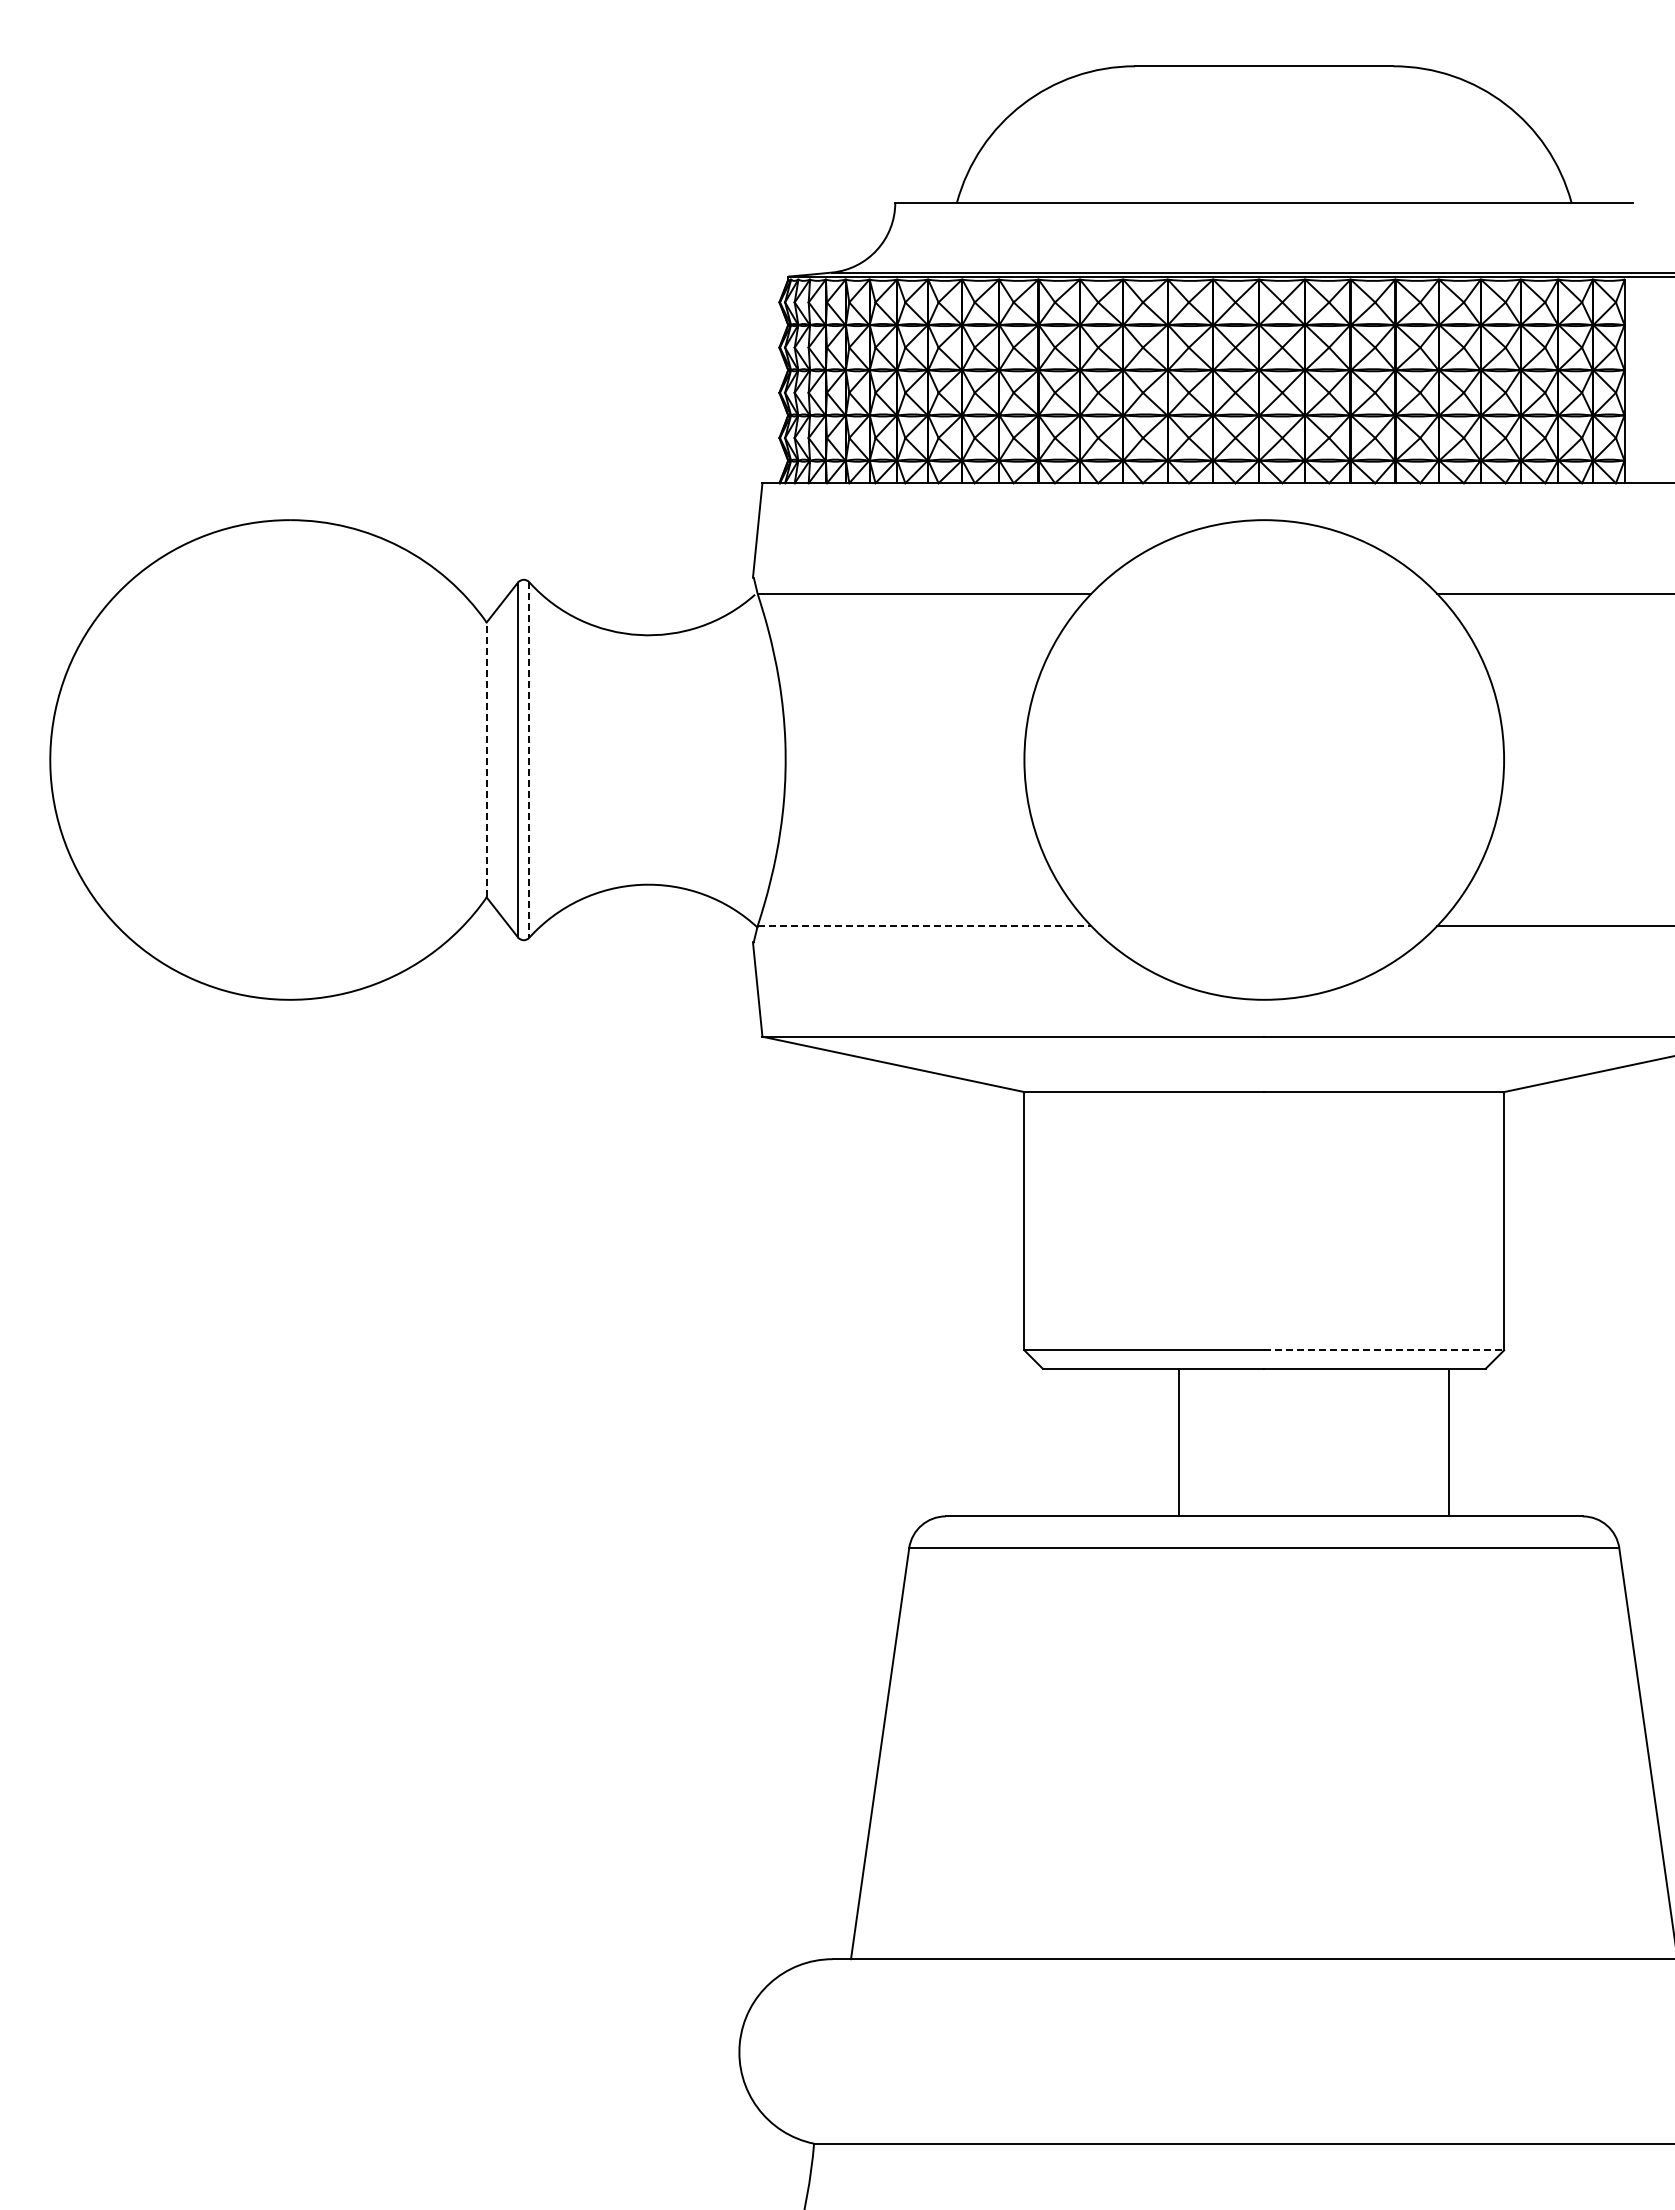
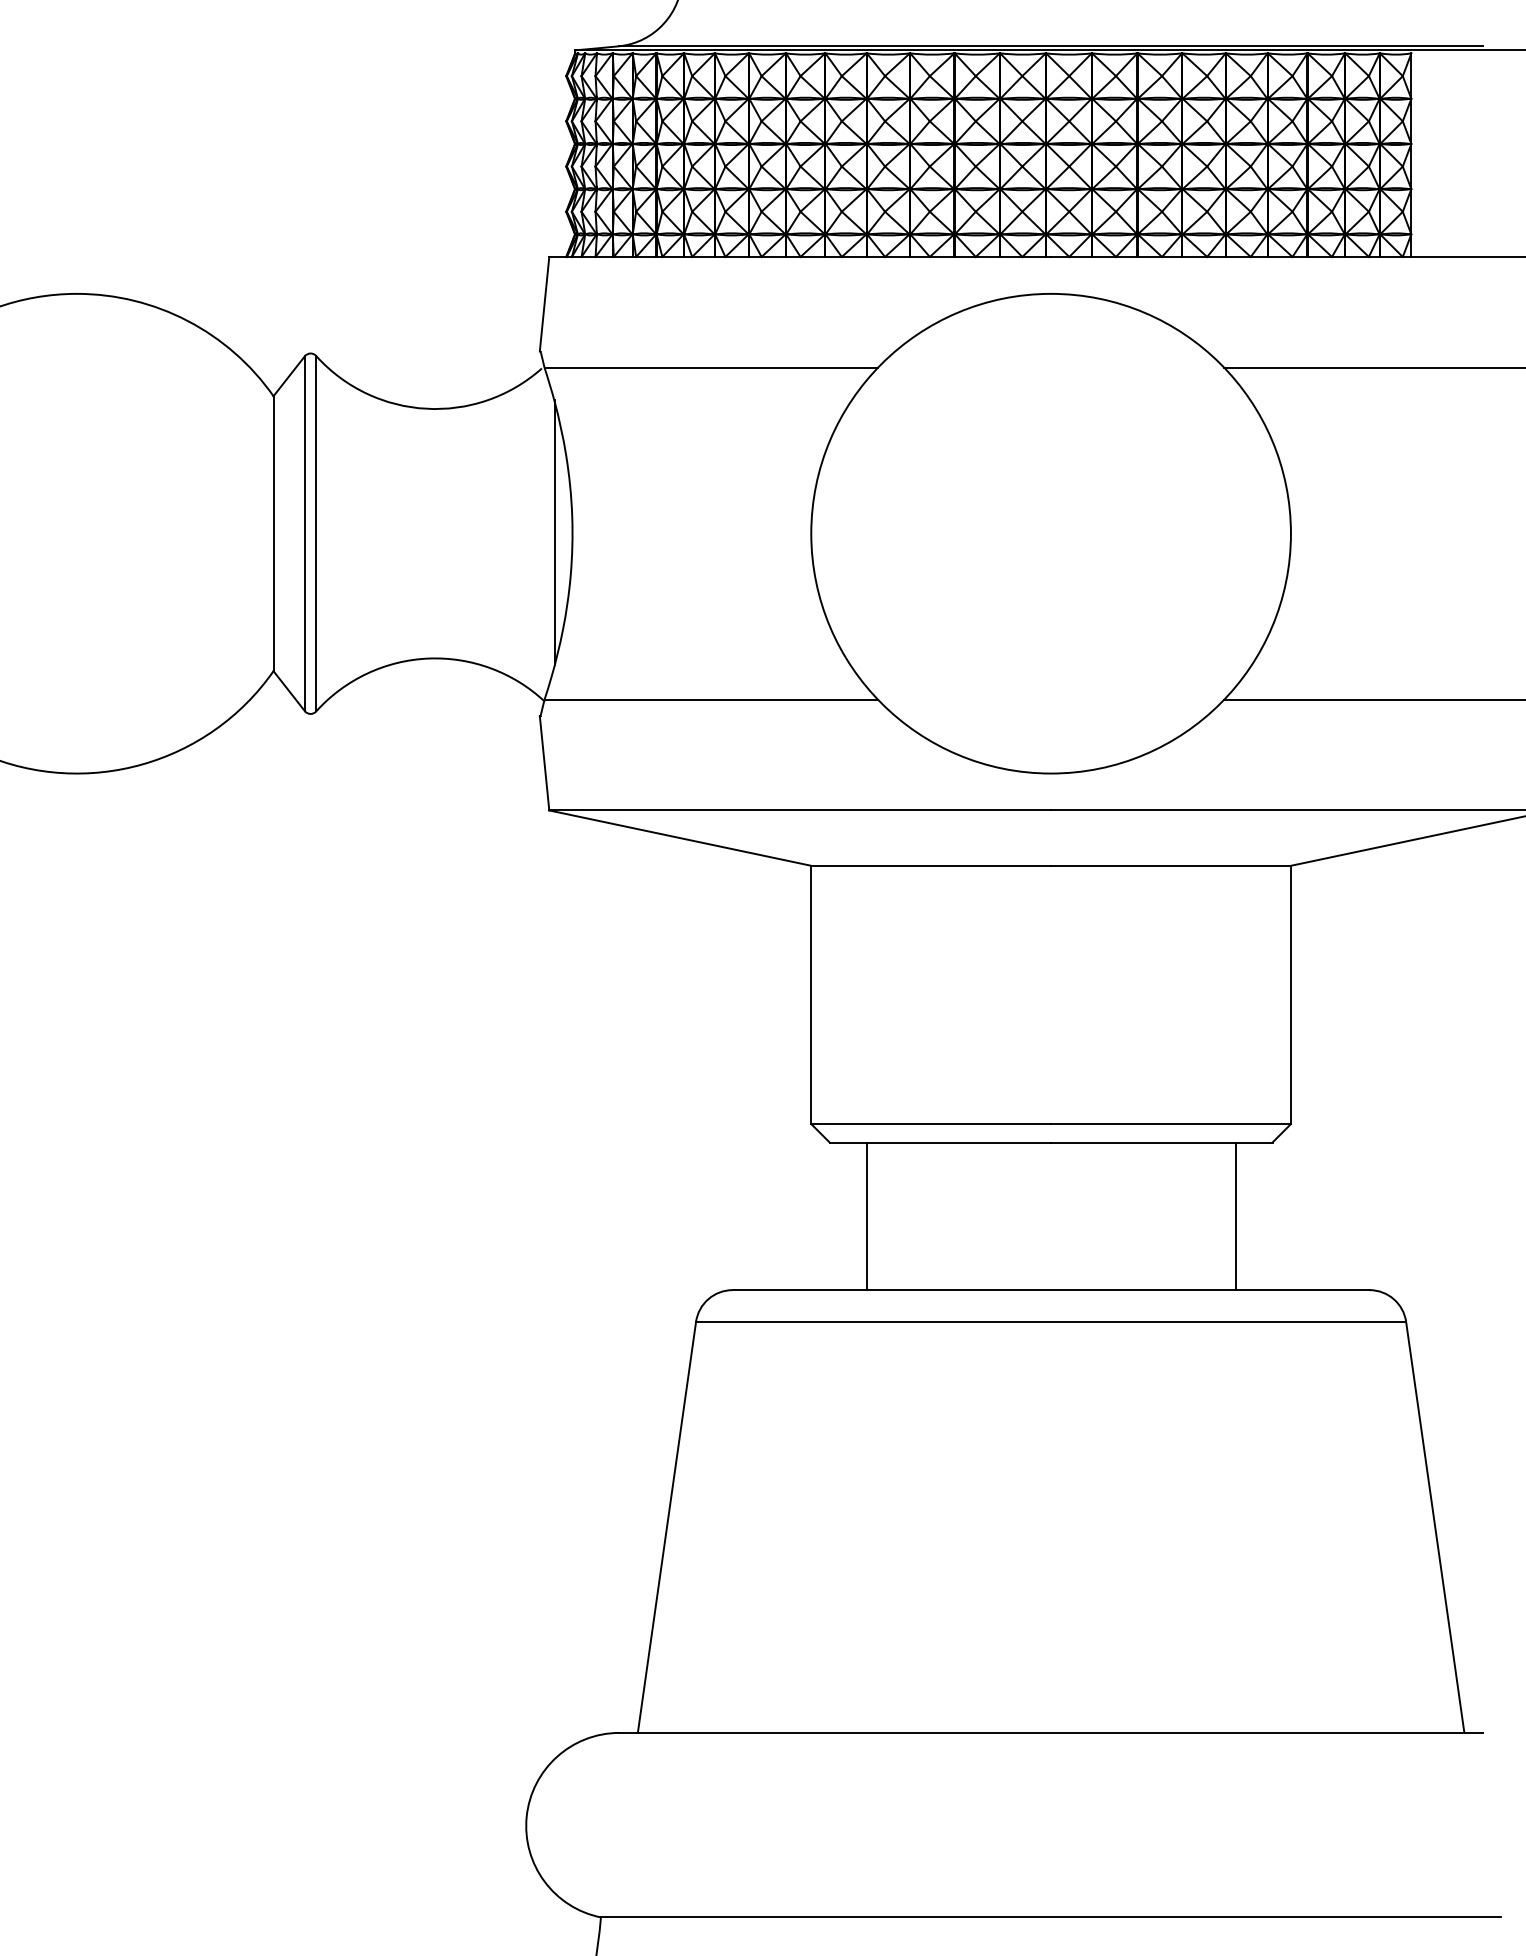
line: (768, 758) -> (555, 532), added
line: (486, 759) -> (273, 533), dashed -> solid
line: (529, 760) -> (316, 534), dashed -> solid
line: (924, 926) -> (711, 700), dashed -> solid
line: (1384, 1350) -> (1171, 1124), dashed -> solid
line: (1178, 1442) -> (866, 1216), moved

